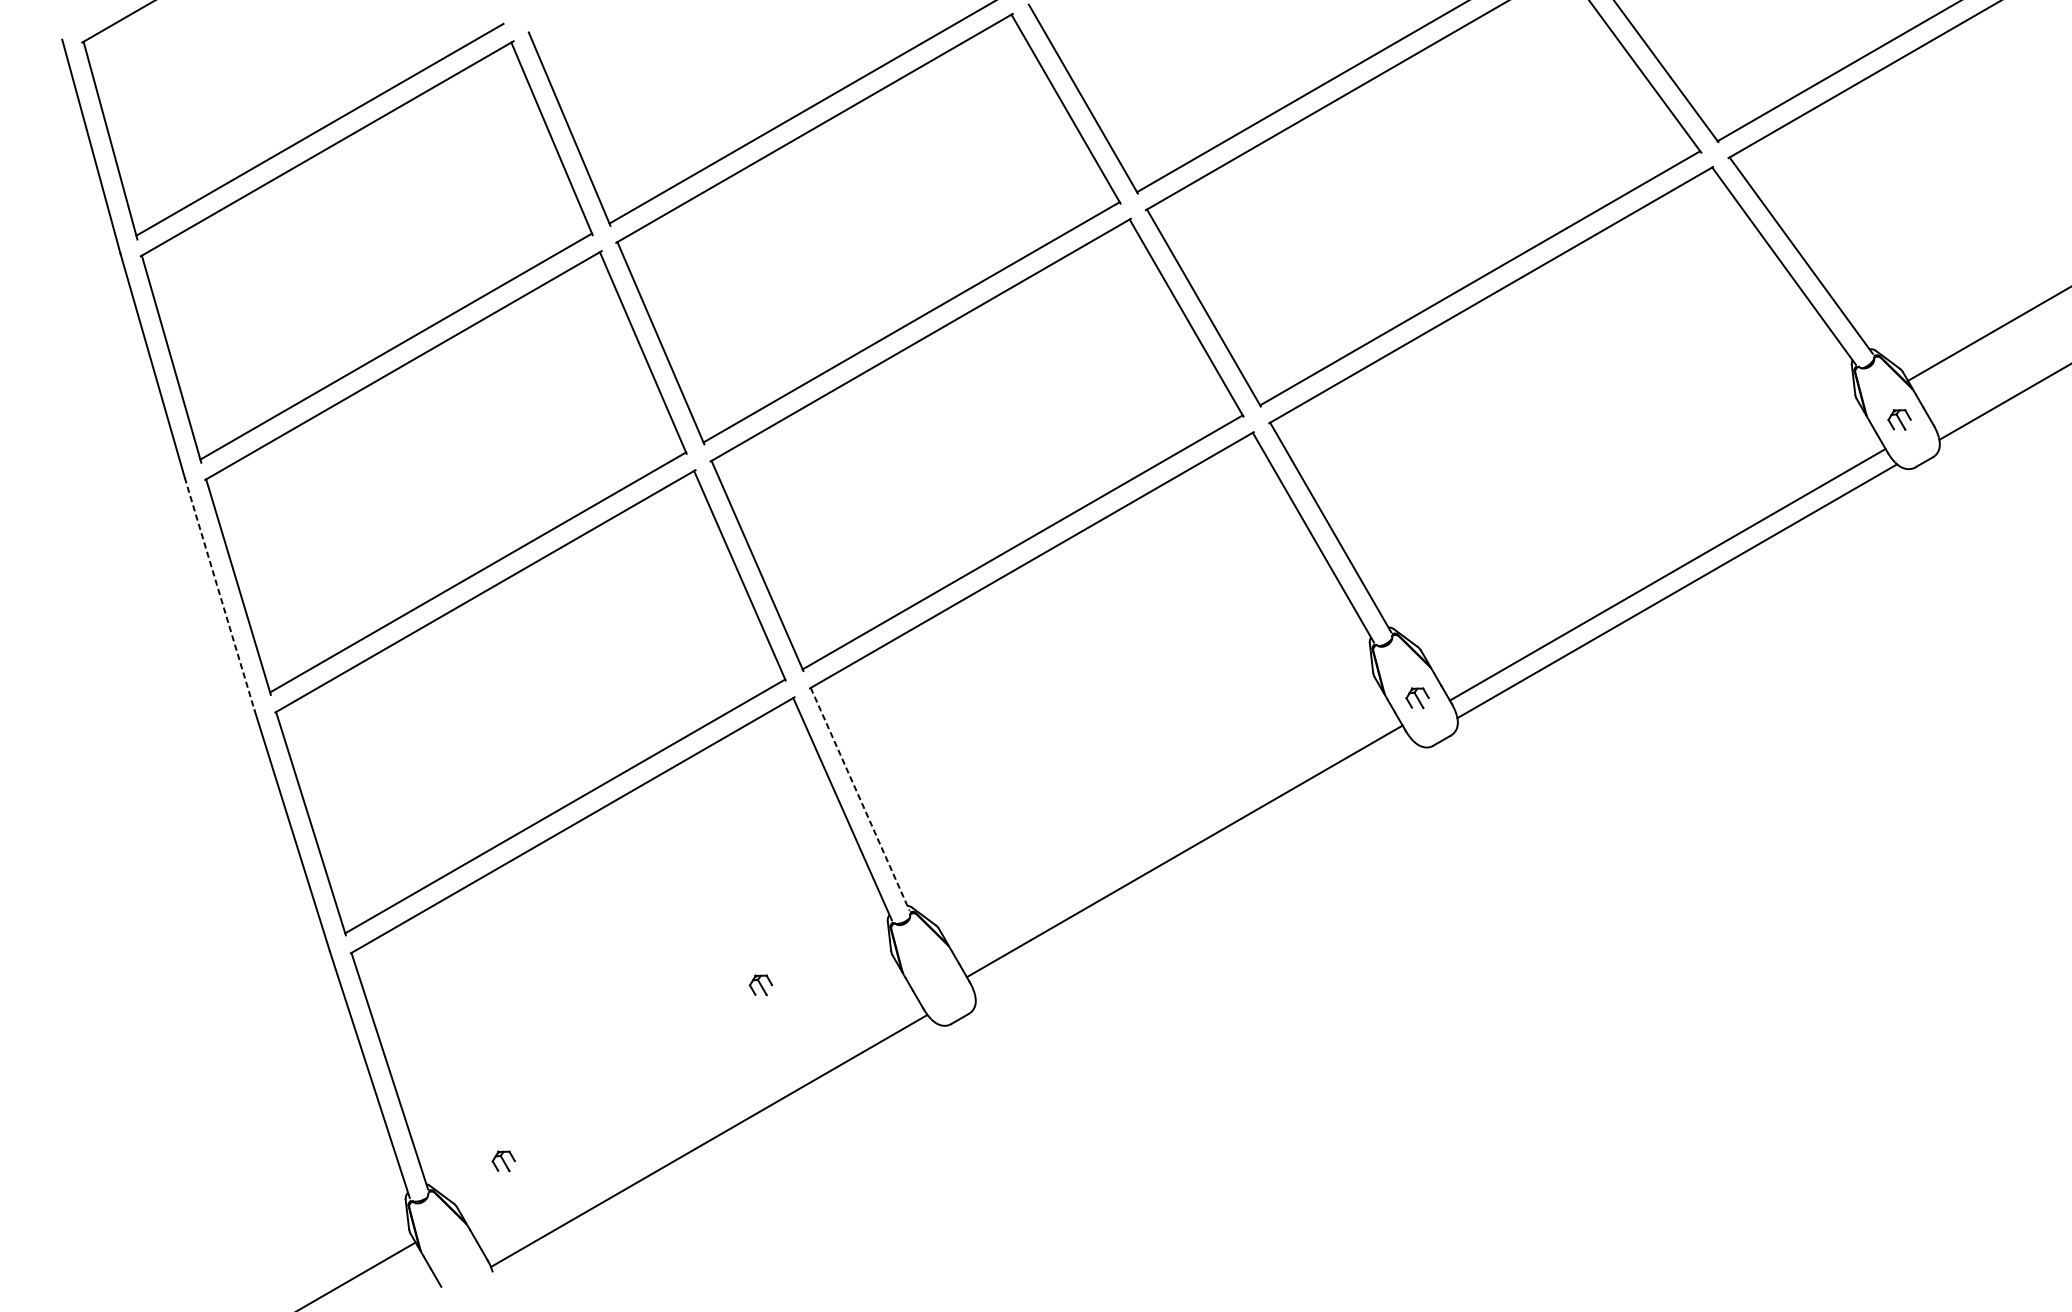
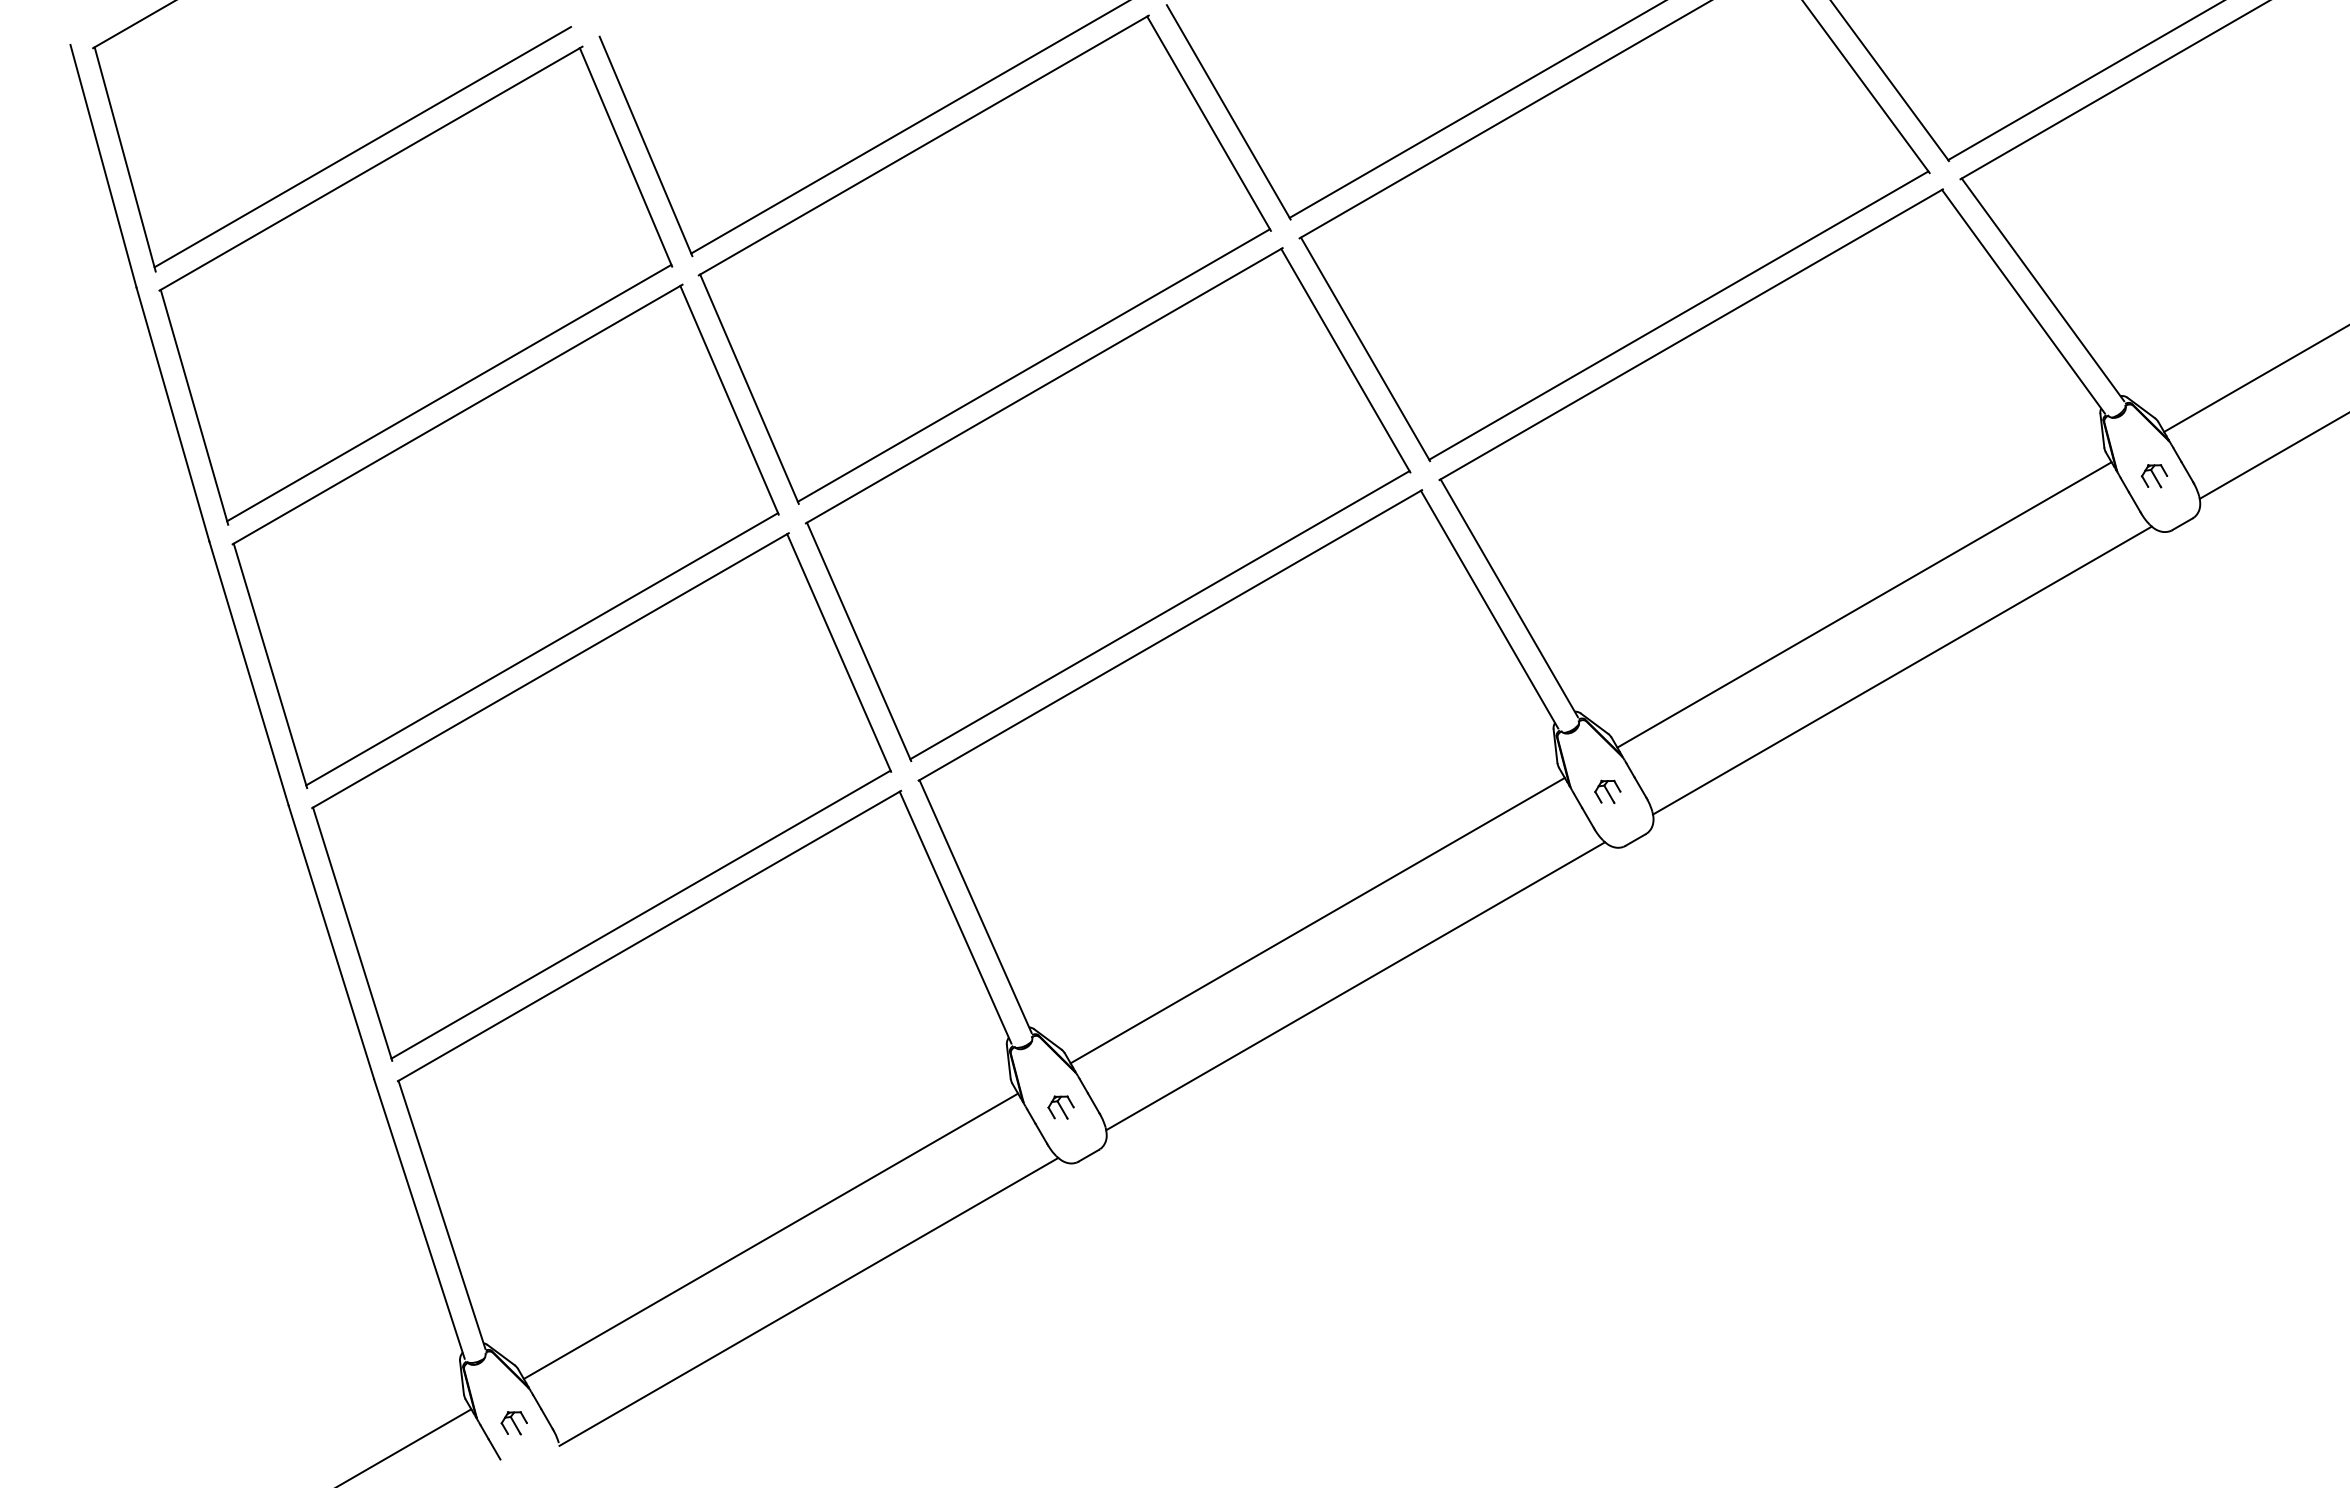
line: (1667, 574) -> (1864, 604), moved
line: (220, 593) -> (249, 673), dashed -> solid
line: (860, 800) -> (975, 907), dashed -> solid
line: (1184, 851) -> (1317, 920), moved
line: (1195, 869) -> (1355, 986), added
part: (760, 985) -> (1060, 1107), moved
line: (708, 1140) -> (770, 1235), moved
line: (712, 1147) -> (808, 1301), added
part: (503, 1161) -> (513, 1423), moved

